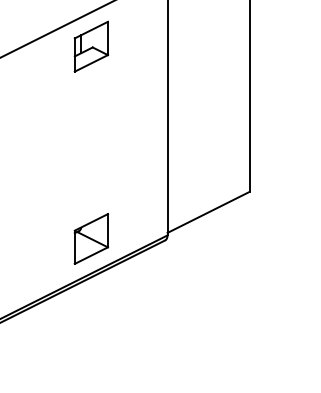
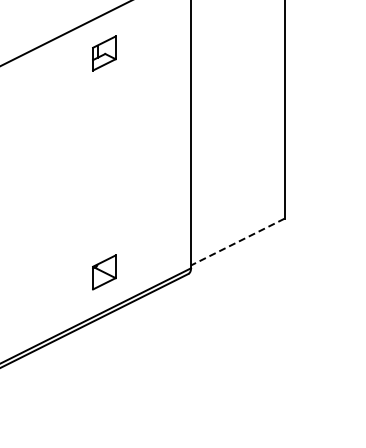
part: (91, 46) -> (104, 53), size x0.6
line: (208, 212) -> (237, 242), solid -> dashed
part: (91, 239) -> (104, 272), size x0.6

